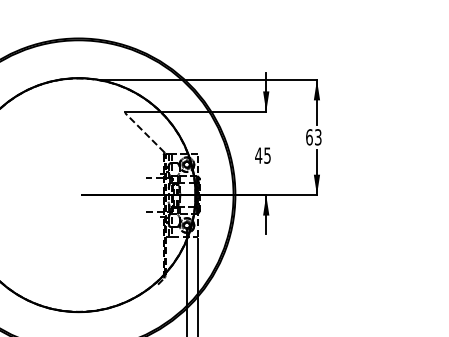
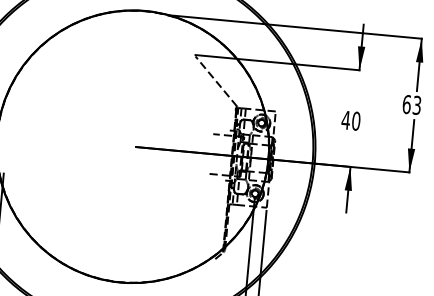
text: (267, 155) -> (356, 121), 45 -> 40

